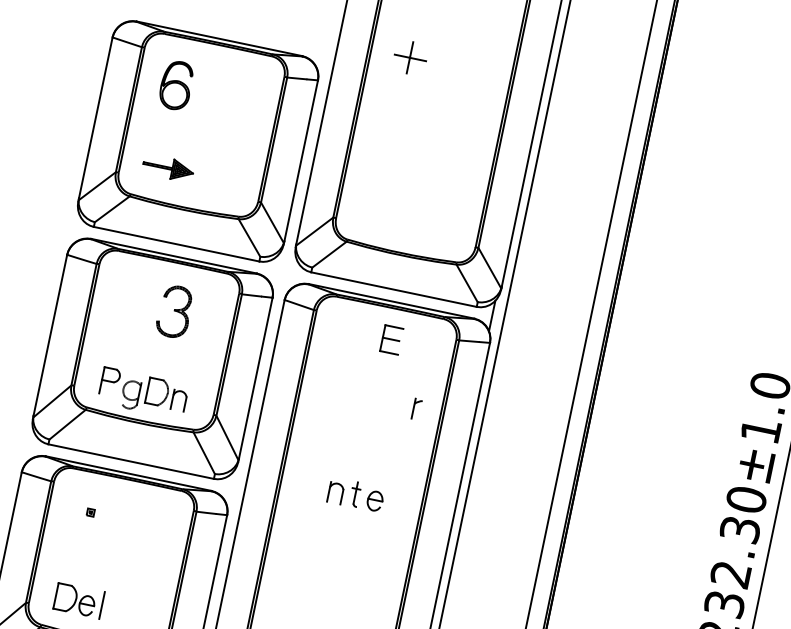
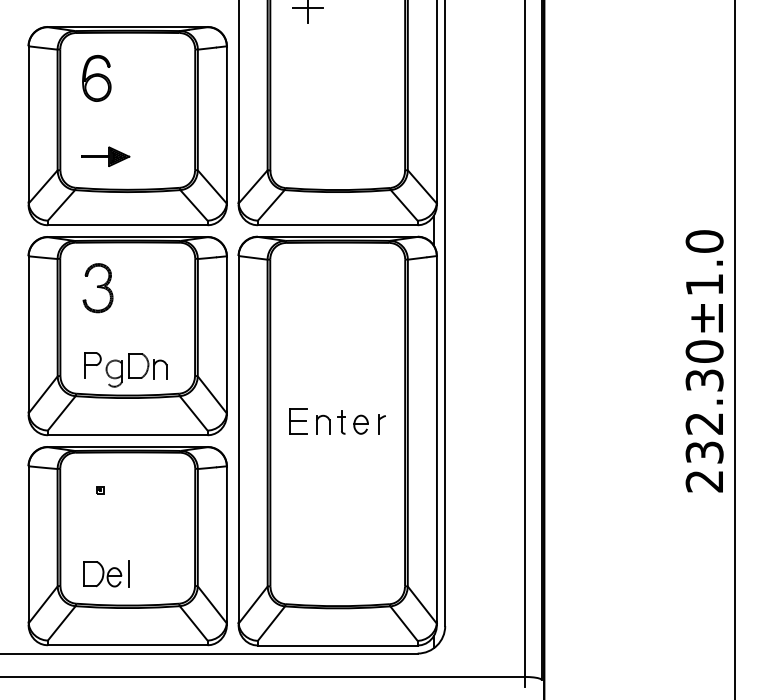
part: (174, 311) -> (97, 288), moved
part: (391, 340) -> (298, 421), moved
part: (416, 409) -> (381, 424), moved

